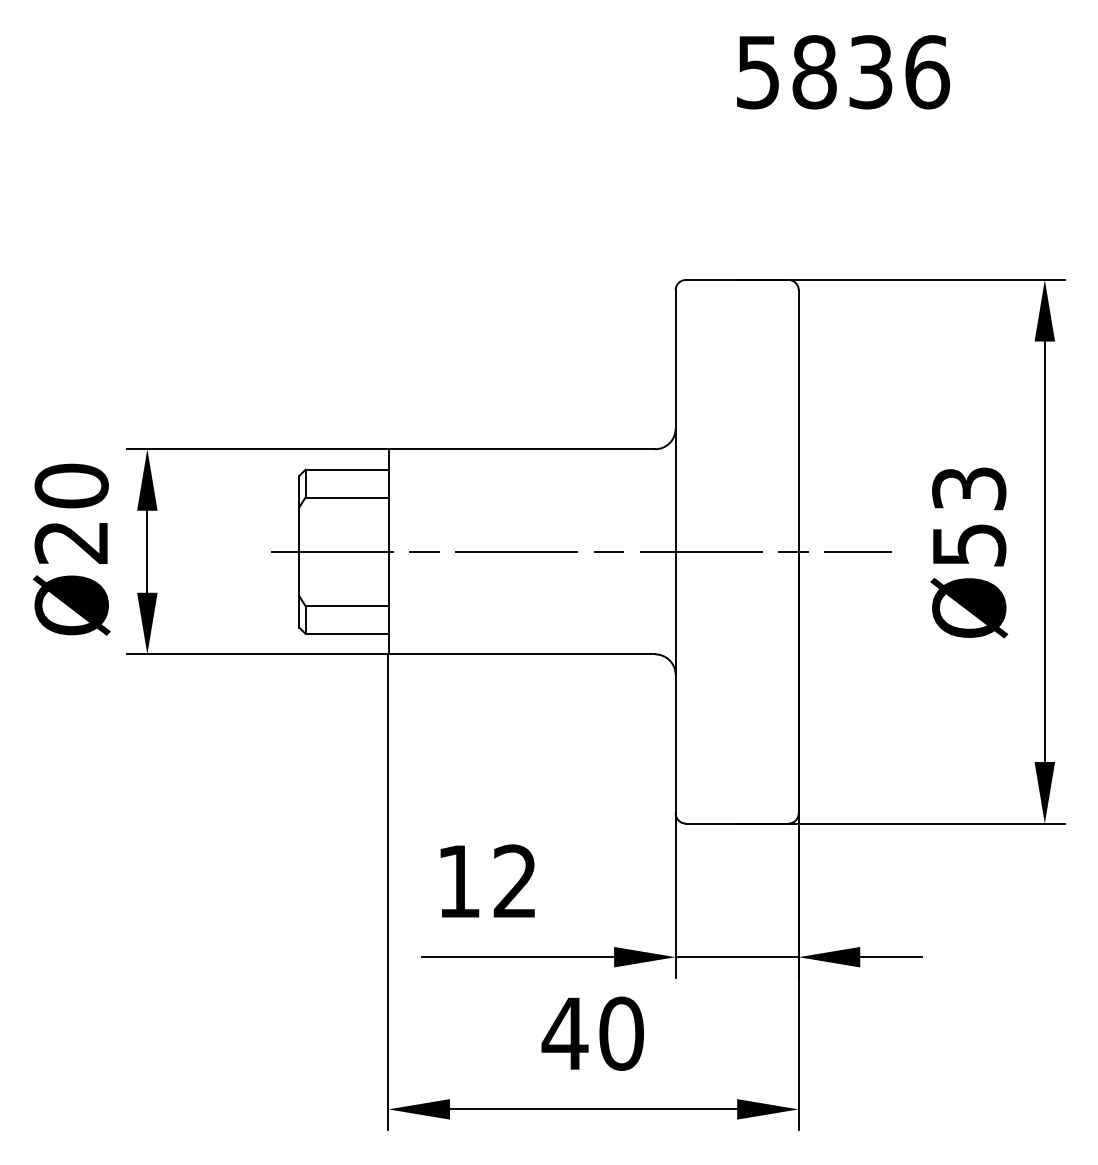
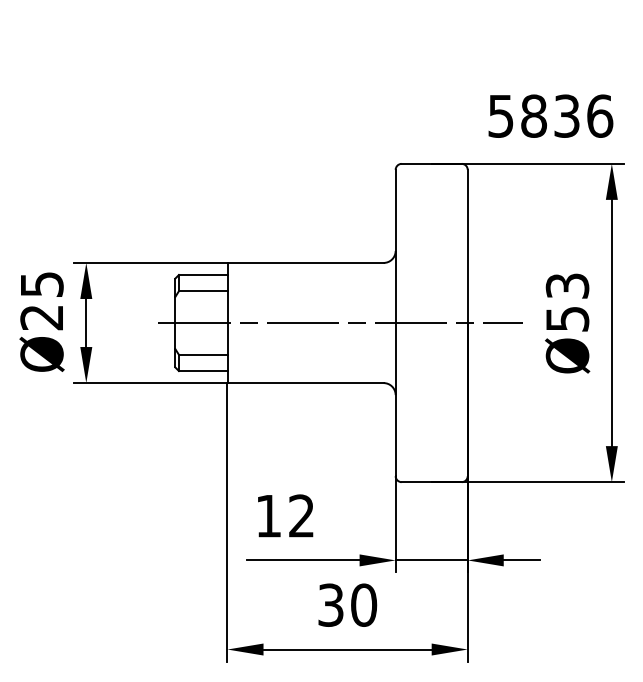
text: (842, 71) -> (550, 115), moved
text: (70, 486) -> (41, 284), Ø20 -> Ø25
text: (564, 1032) -> (330, 604), 40 -> 30

